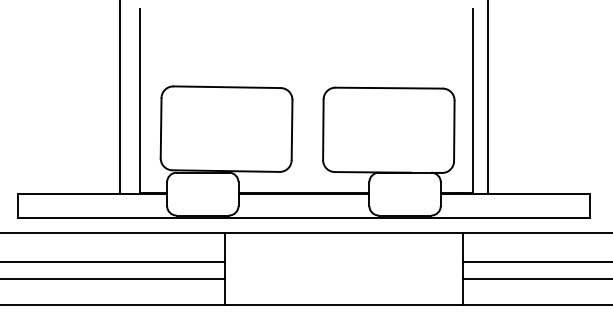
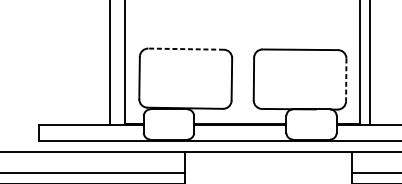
line: (227, 87) -> (186, 49), solid -> dashed
line: (454, 131) -> (346, 80), solid -> dashed

